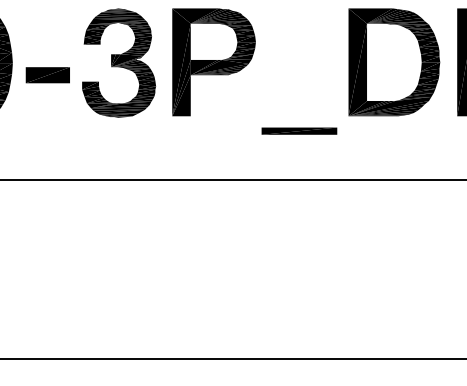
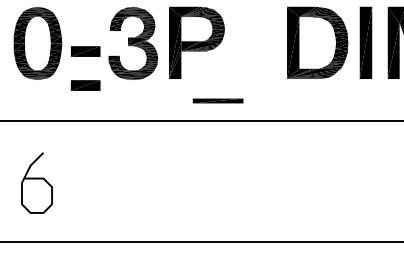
part: (47, 125) -> (85, 85), added
part: (298, 130) -> (217, 100), moved

